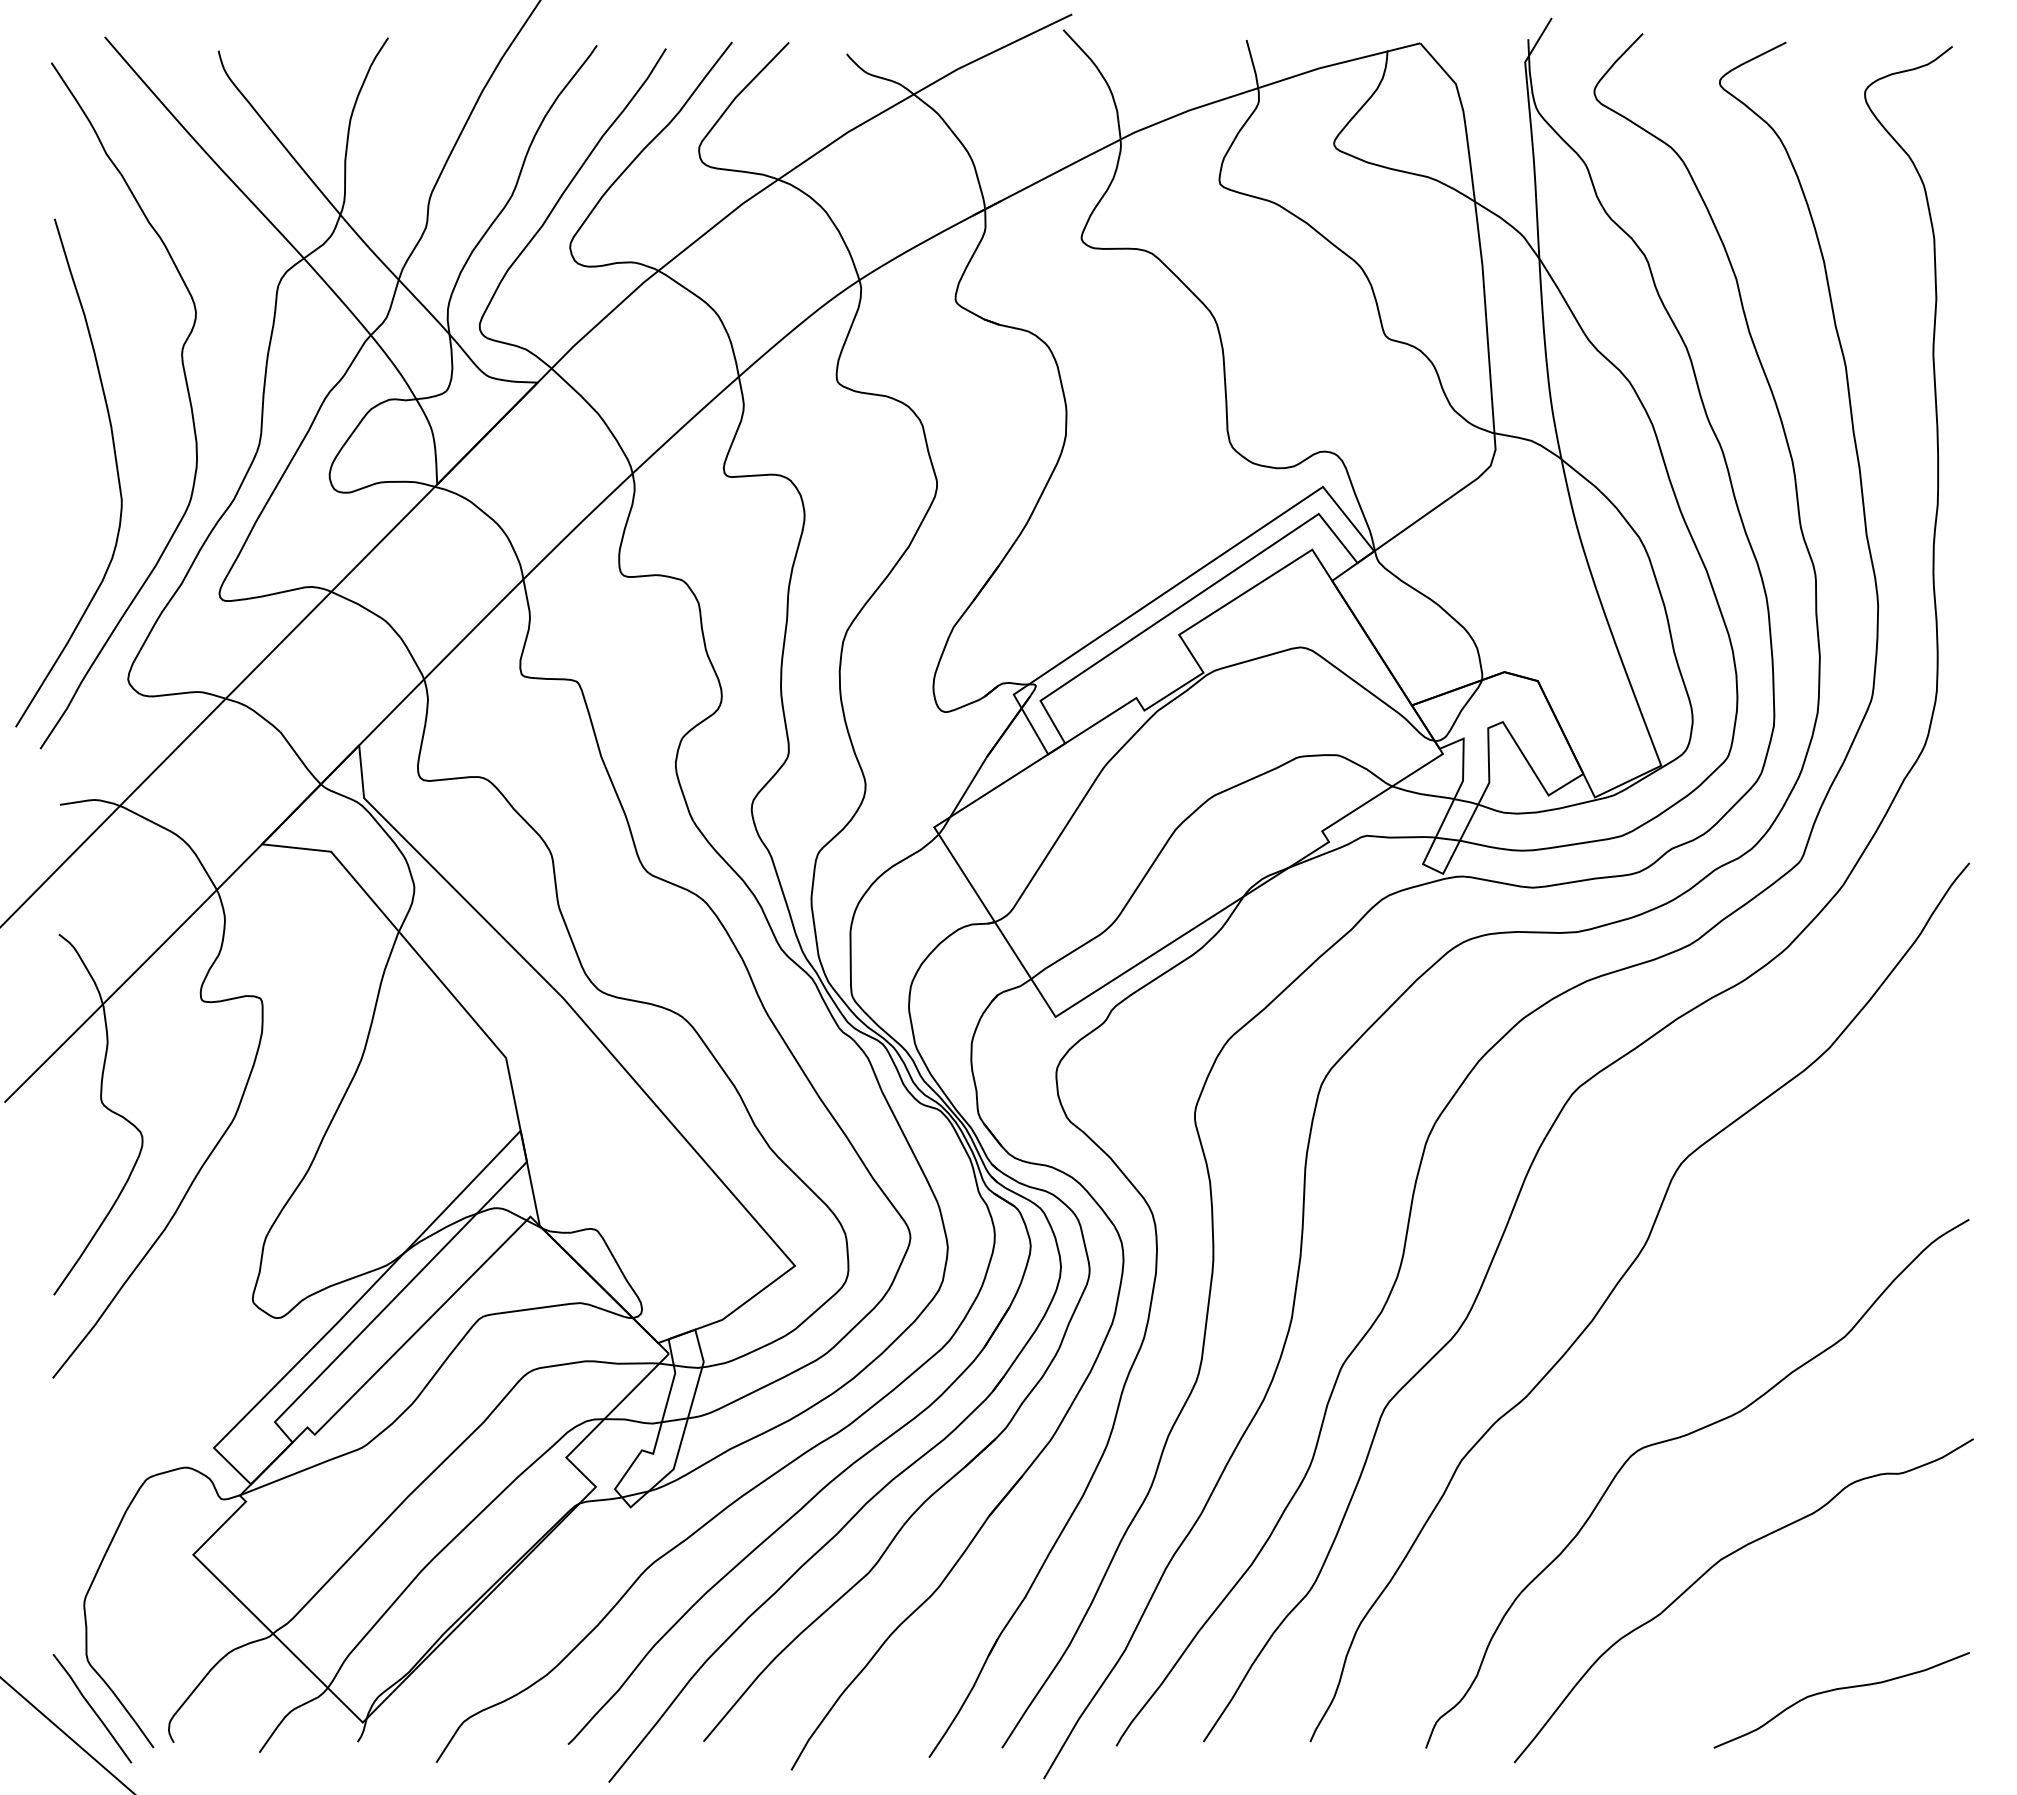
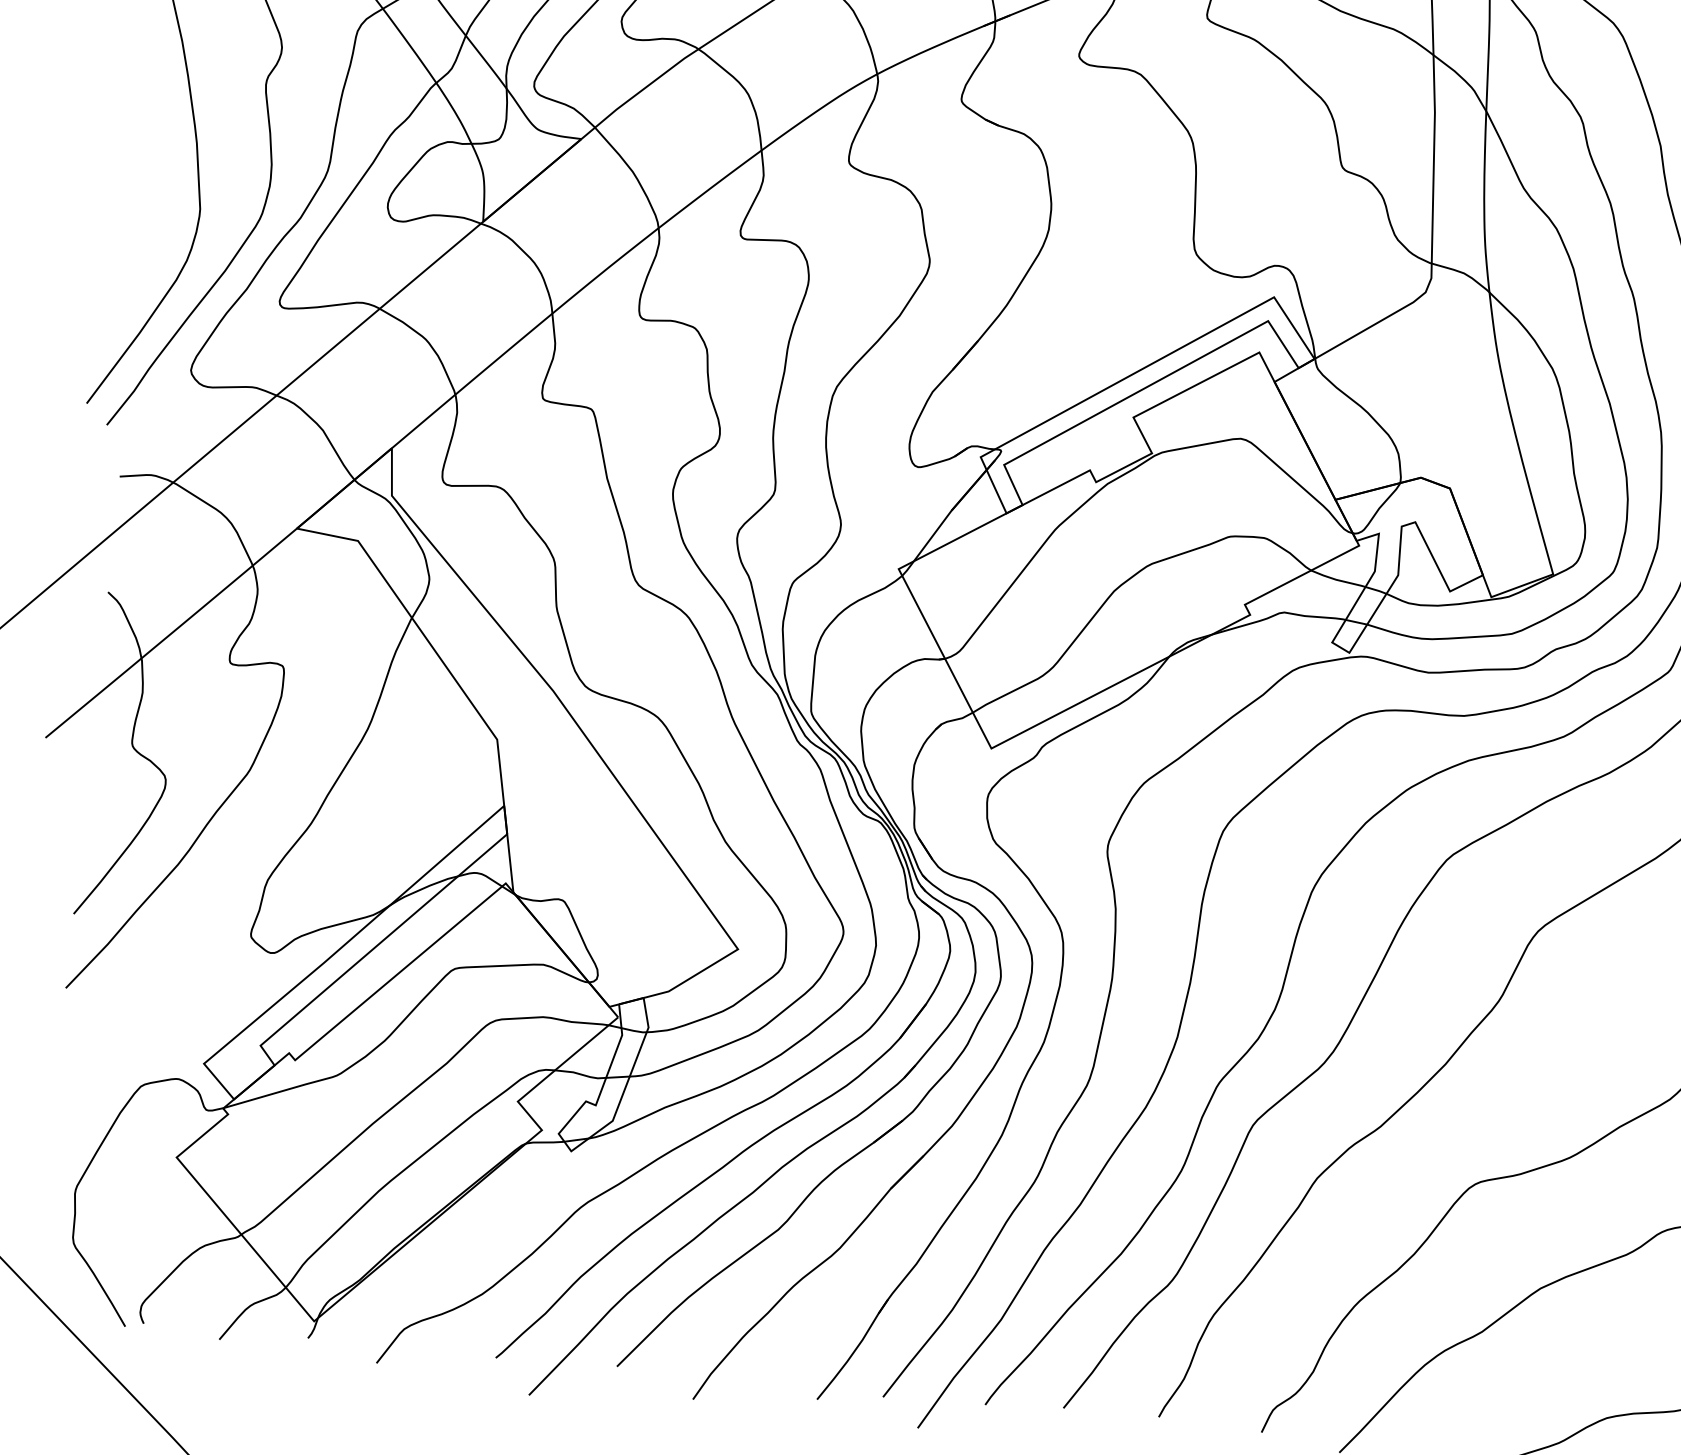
line: (92, 1708) -> (73, 1286), removed

